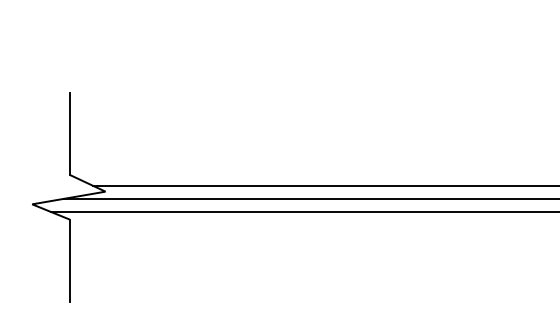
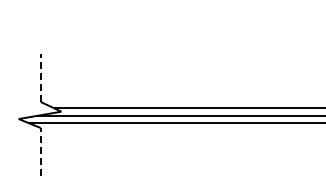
line: (69, 132) -> (40, 77), solid -> dashed
line: (69, 260) -> (40, 151), solid -> dashed

